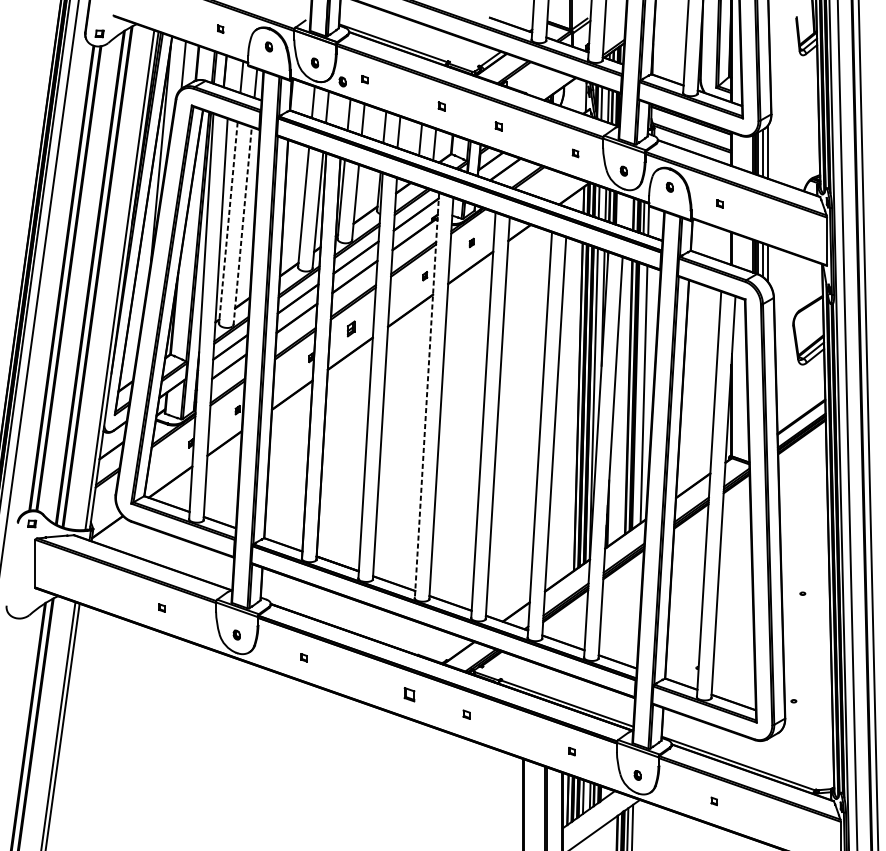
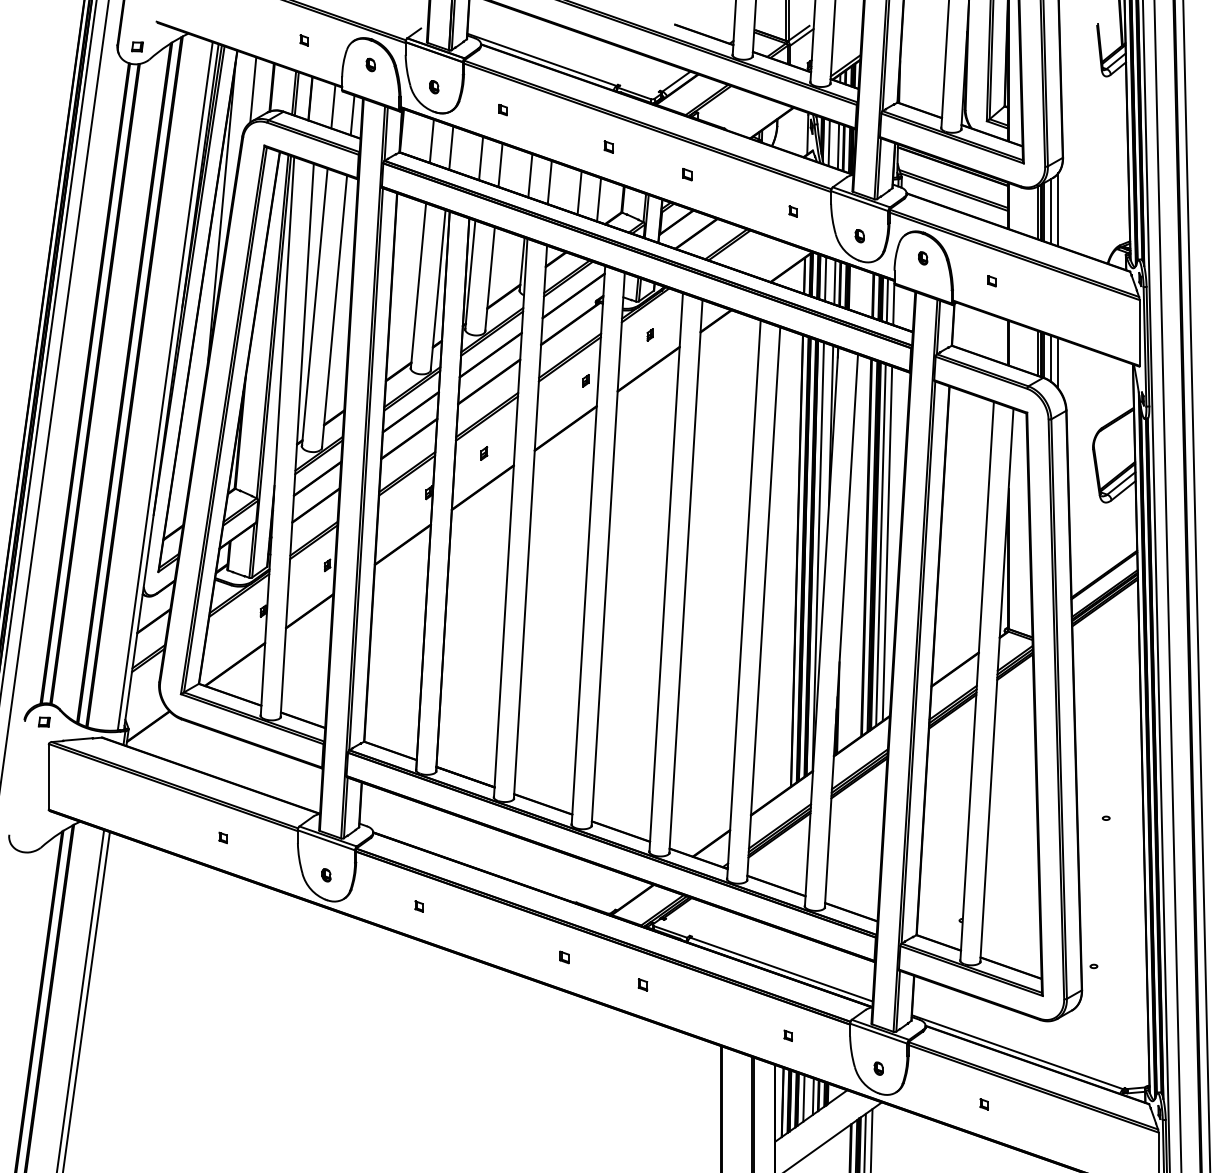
part: (342, 82) -> (472, 113), removed
line: (228, 223) -> (314, 307), dashed -> solid
line: (242, 225) -> (334, 311), dashed -> solid
part: (351, 328) -> (484, 453), size x0.62
line: (638, 395) -> (880, 544), added
line: (427, 396) -> (588, 546), dashed -> solid
part: (409, 694) -> (564, 957), size x0.62

